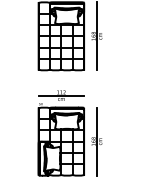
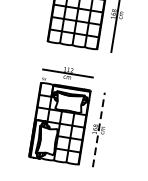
line: (96, 141) -> (98, 129), solid -> dashed

